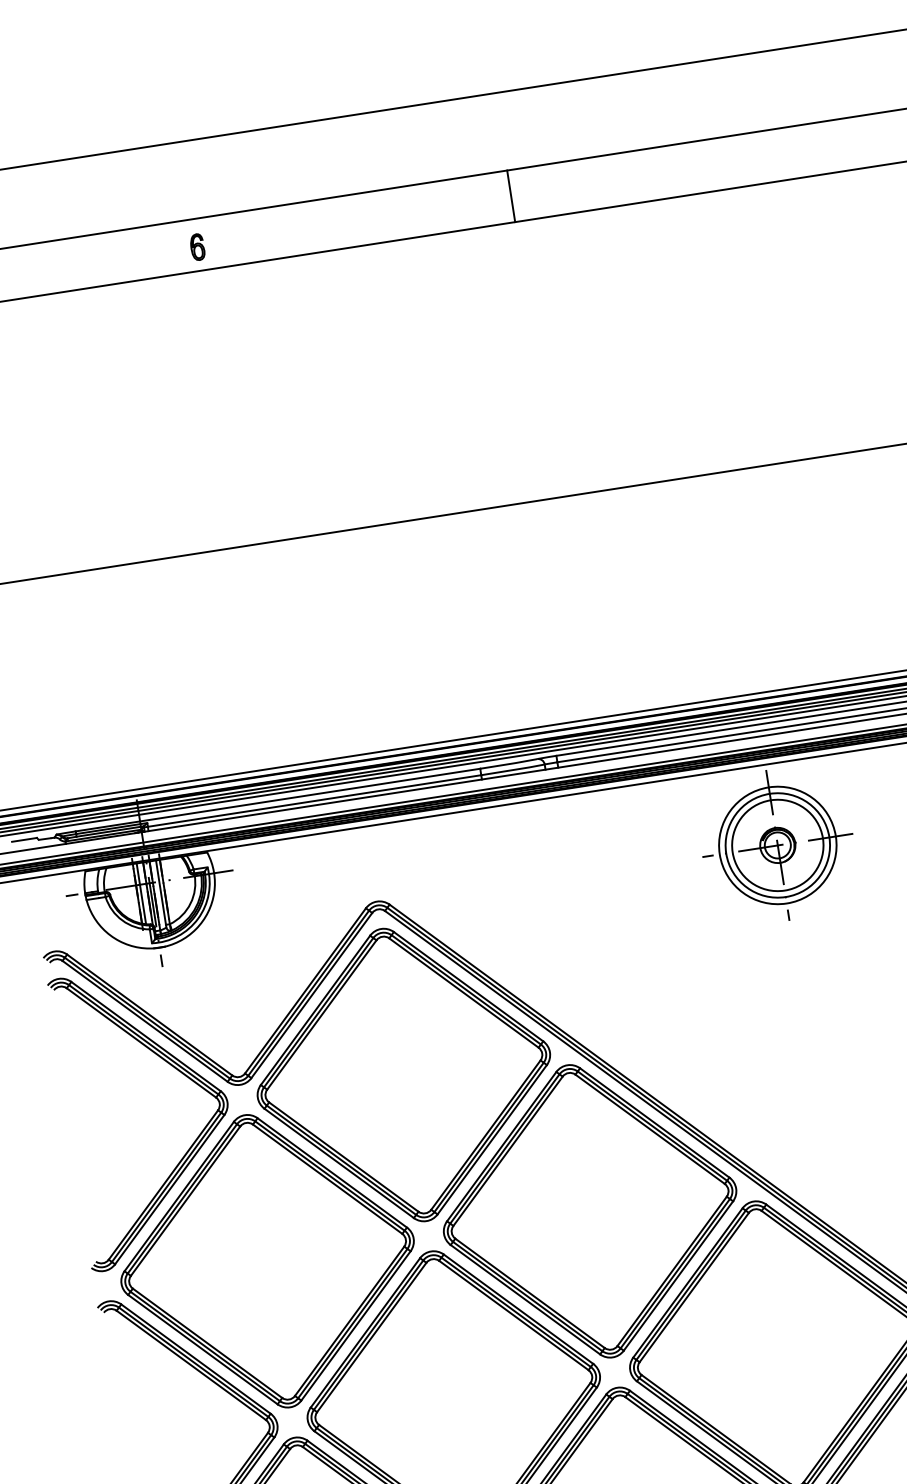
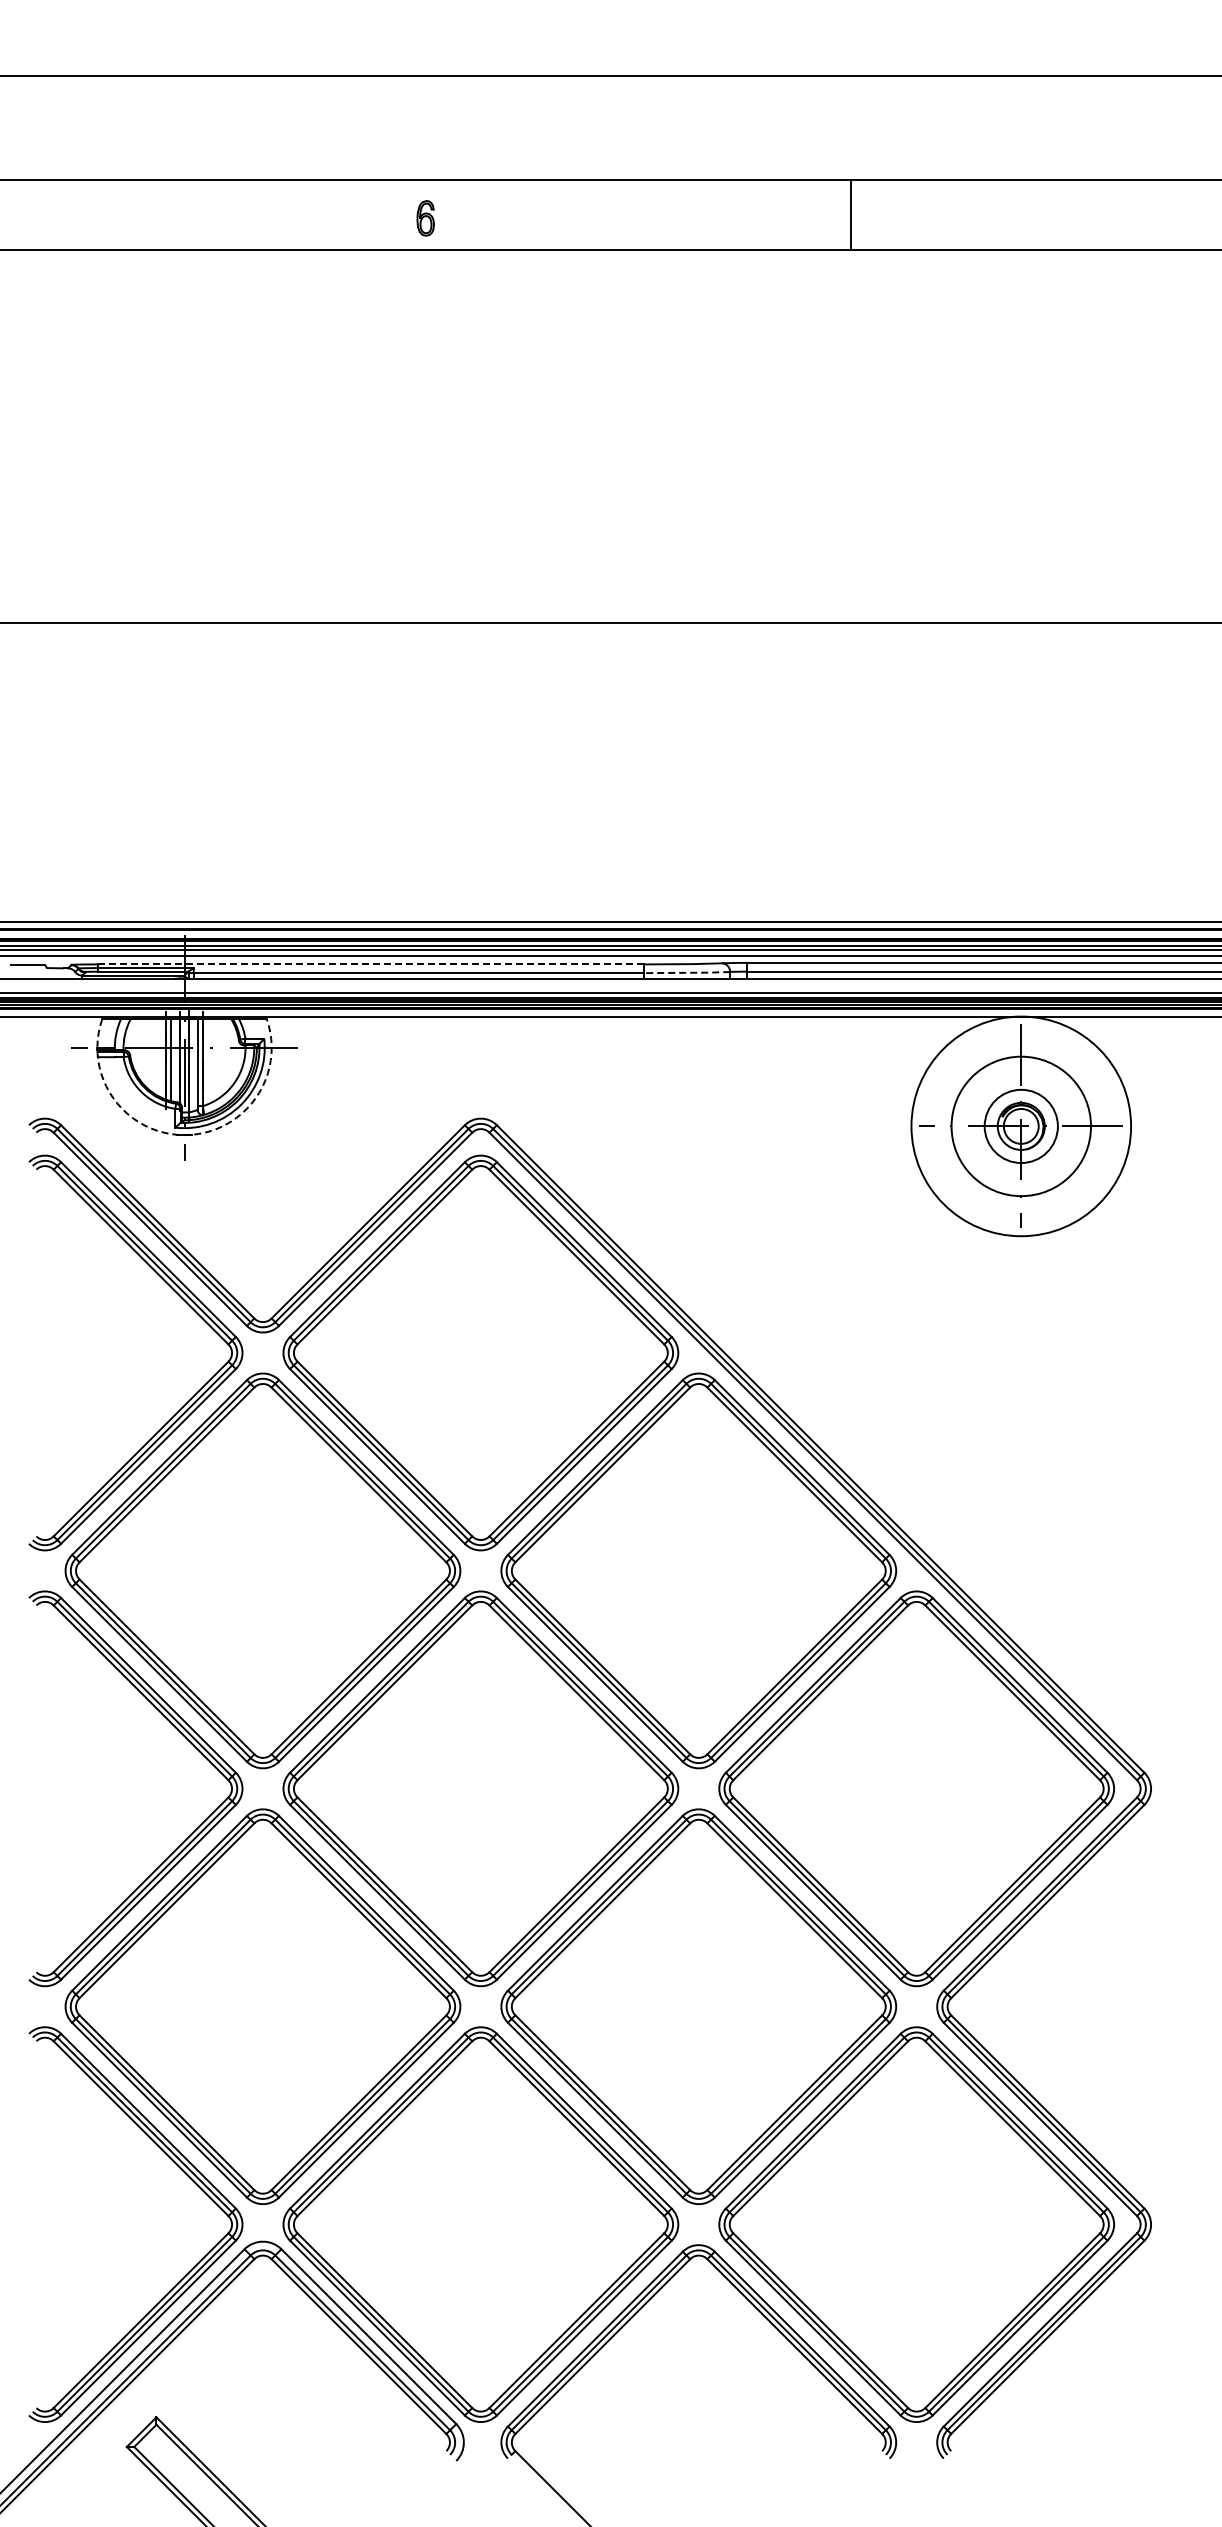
line: (511, 196) -> (851, 215), moved
part: (197, 247) -> (425, 218), moved
line: (513, 769) -> (687, 972), solid -> dashed
line: (278, 800) -> (371, 964), solid -> dashed
circle: (777, 844) -> (1020, 1125), size x1.4
circle: (777, 845) -> (1021, 1126), size x0.6
arc: (159, 948) -> (184, 1135), solid -> dashed

